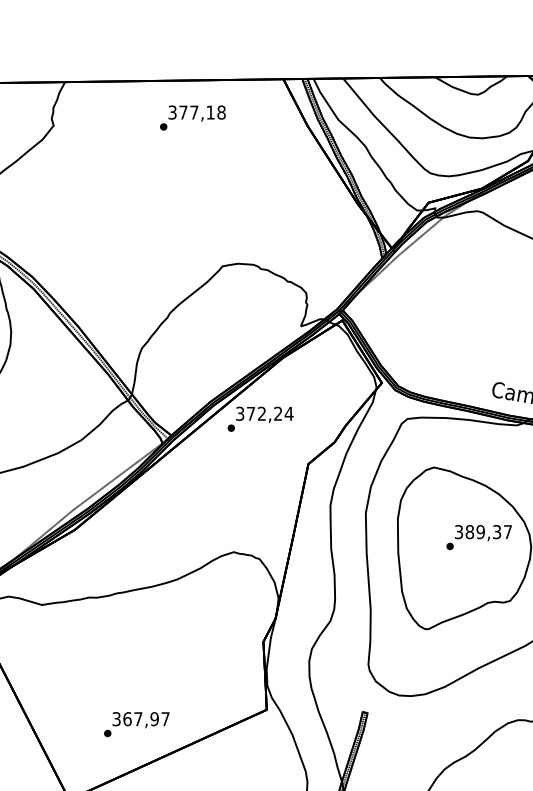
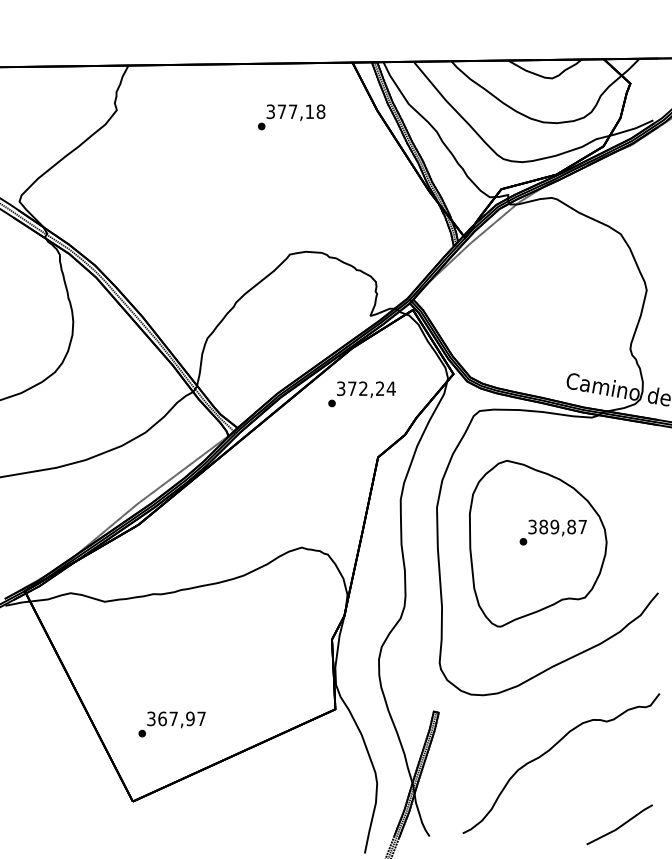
text: (192, 118) -> (291, 117), moved
text: (260, 419) -> (361, 394), moved
text: (496, 531) -> (571, 526), 389,37 -> 389,87
text: (136, 724) -> (171, 724), moved

